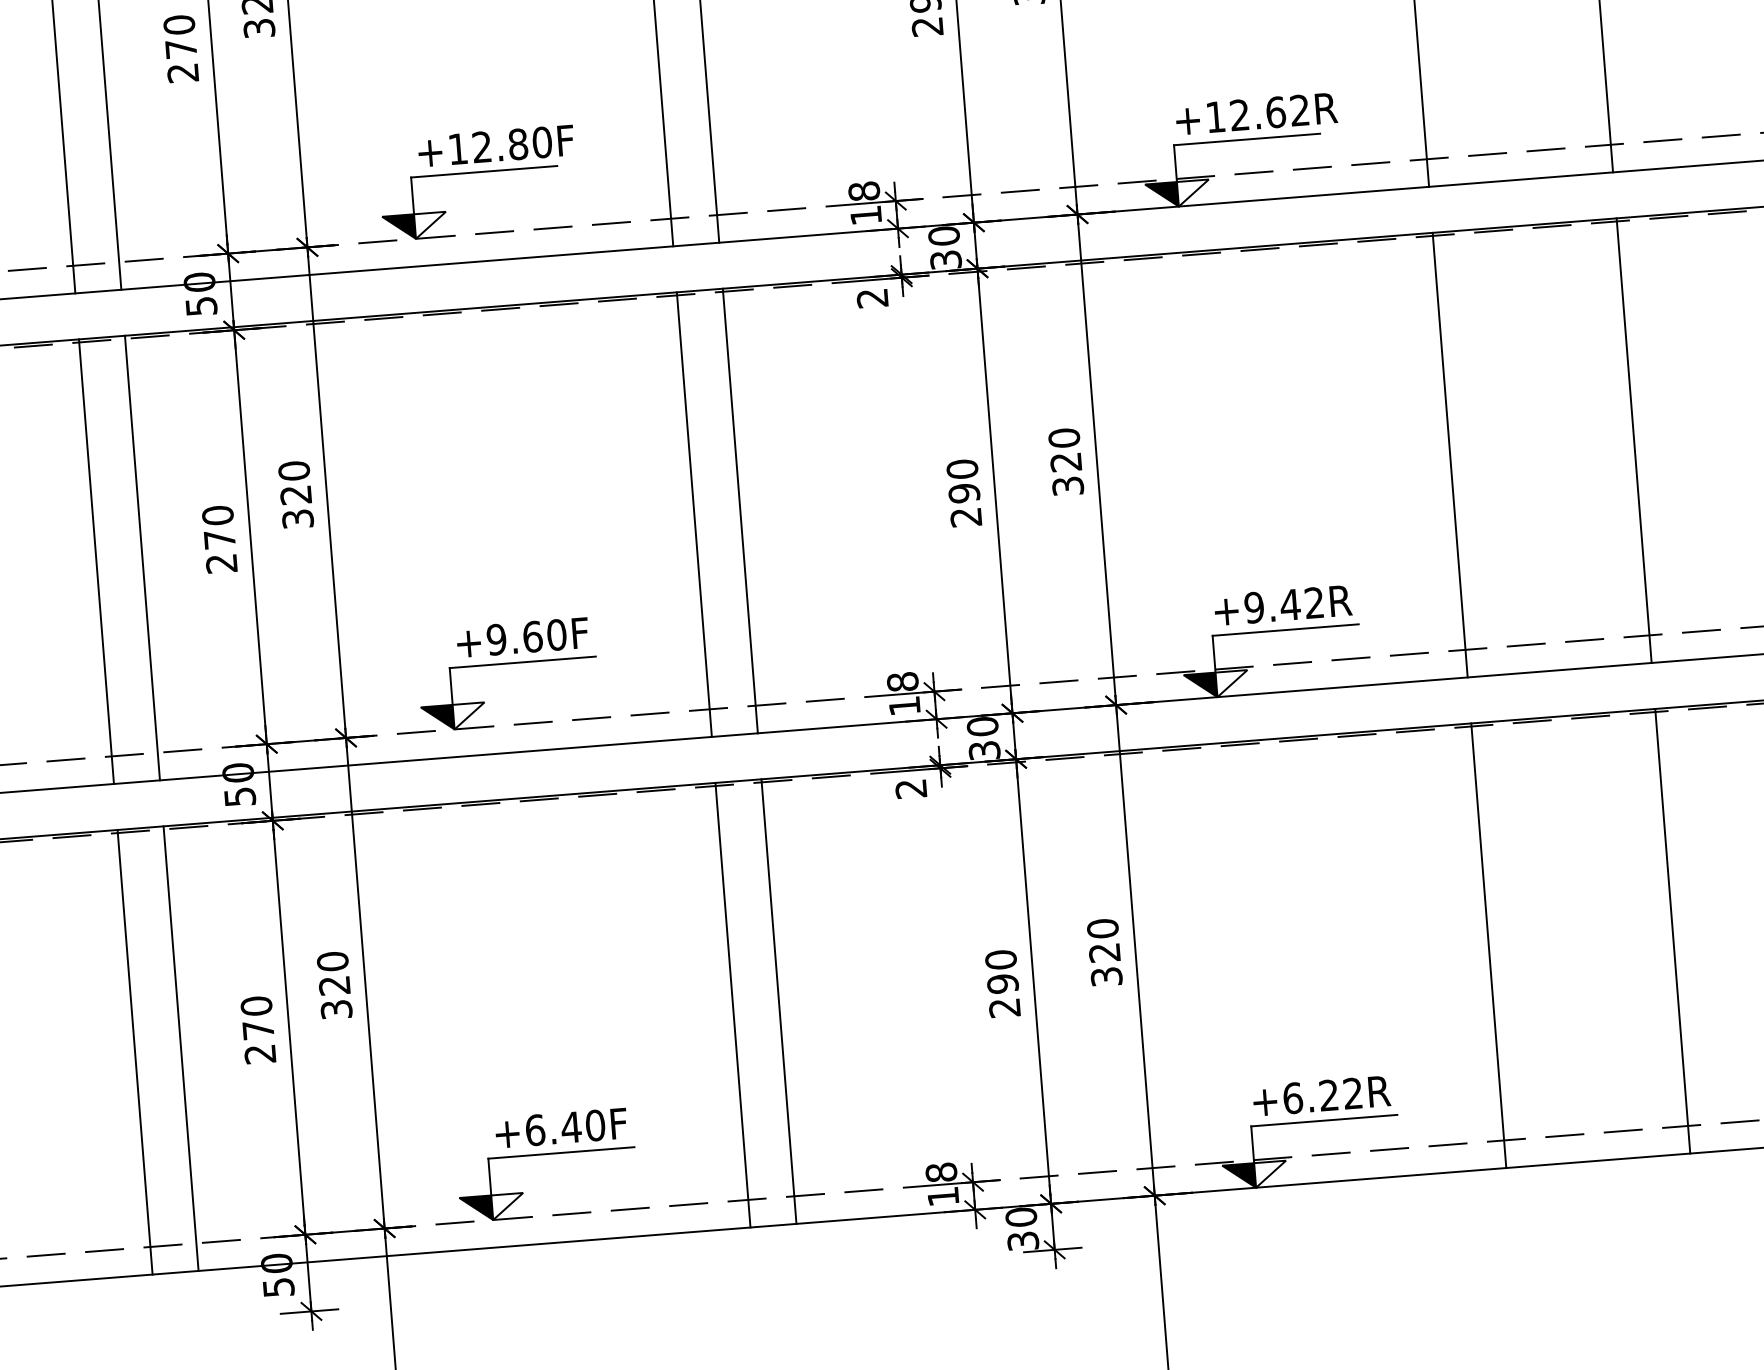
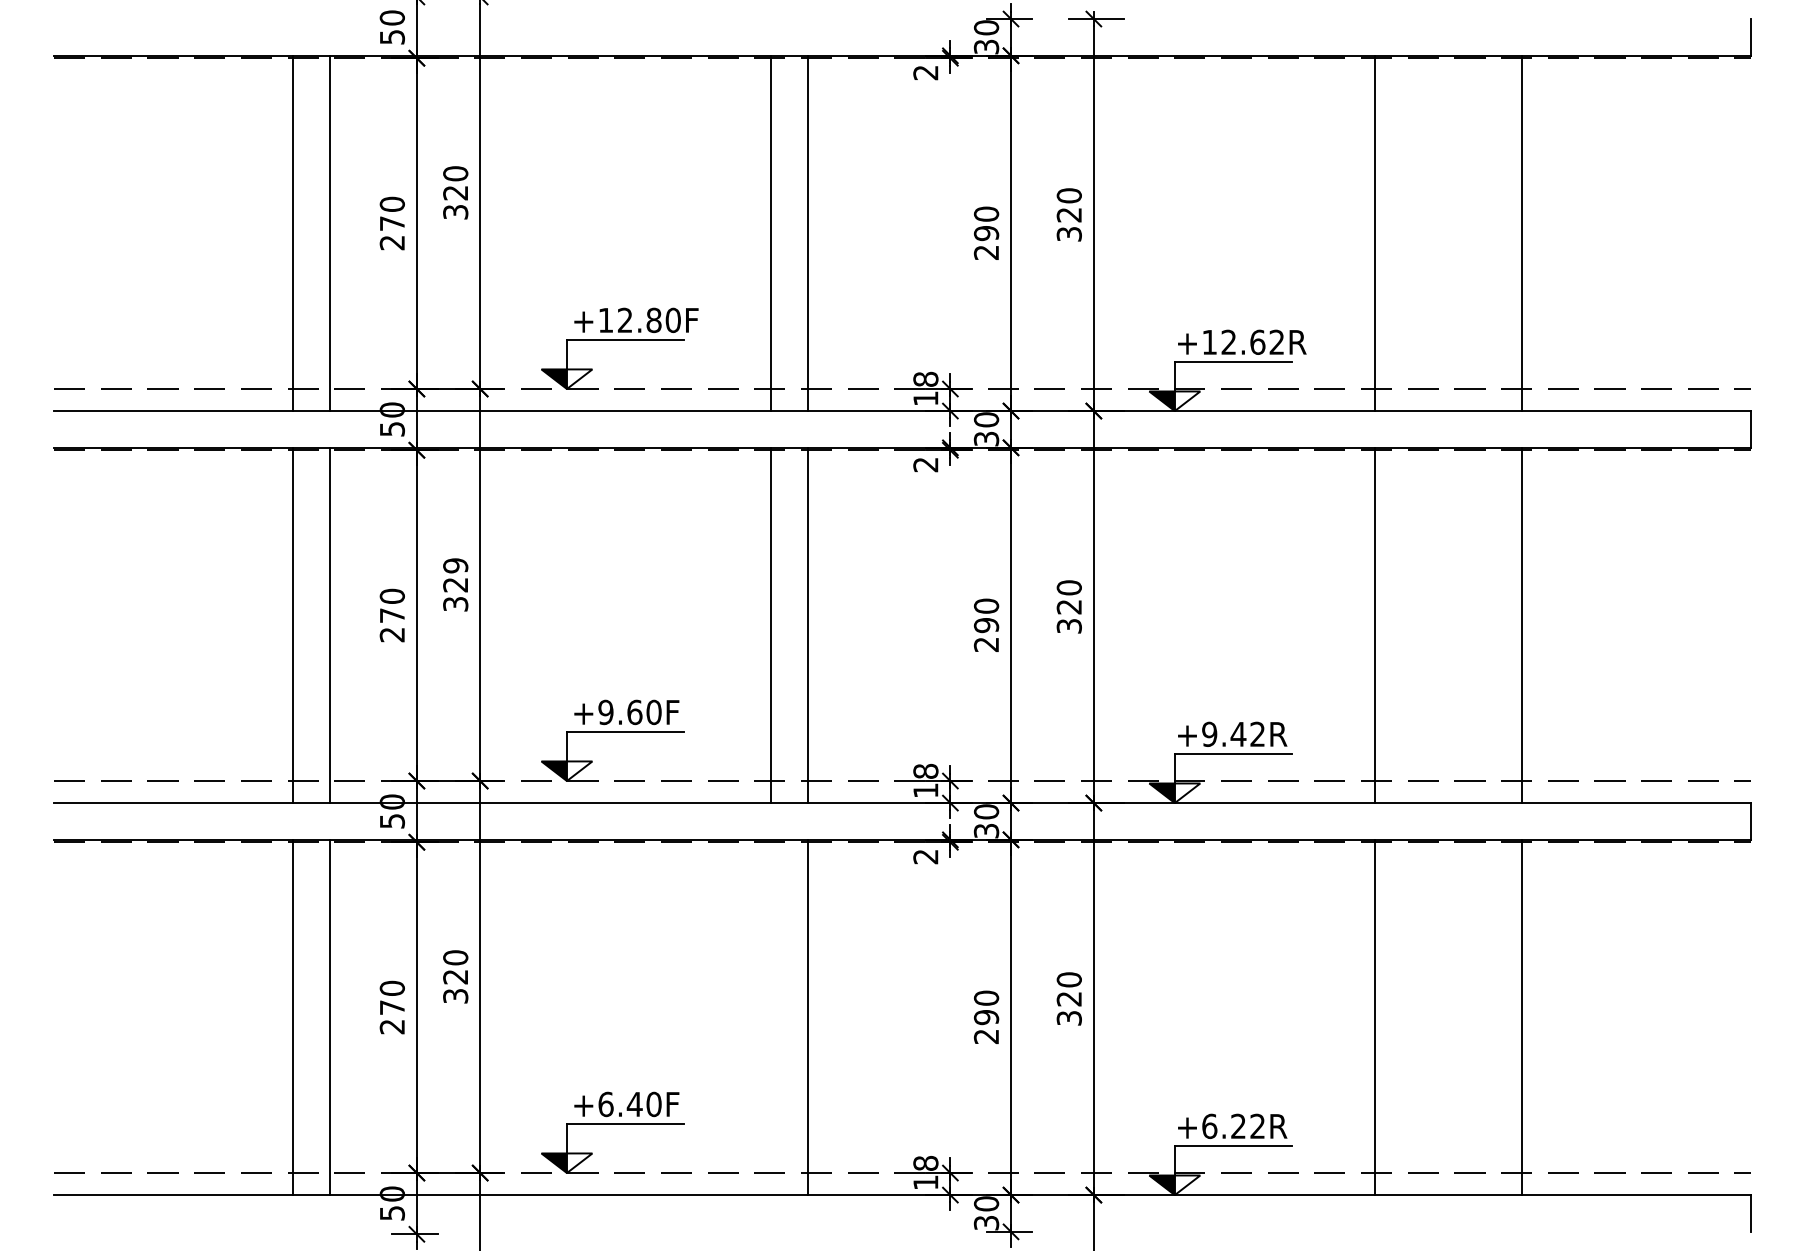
text: (293, 470) -> (455, 565), 320 -> 329
line: (732, 1005) -> (770, 1017), removed

